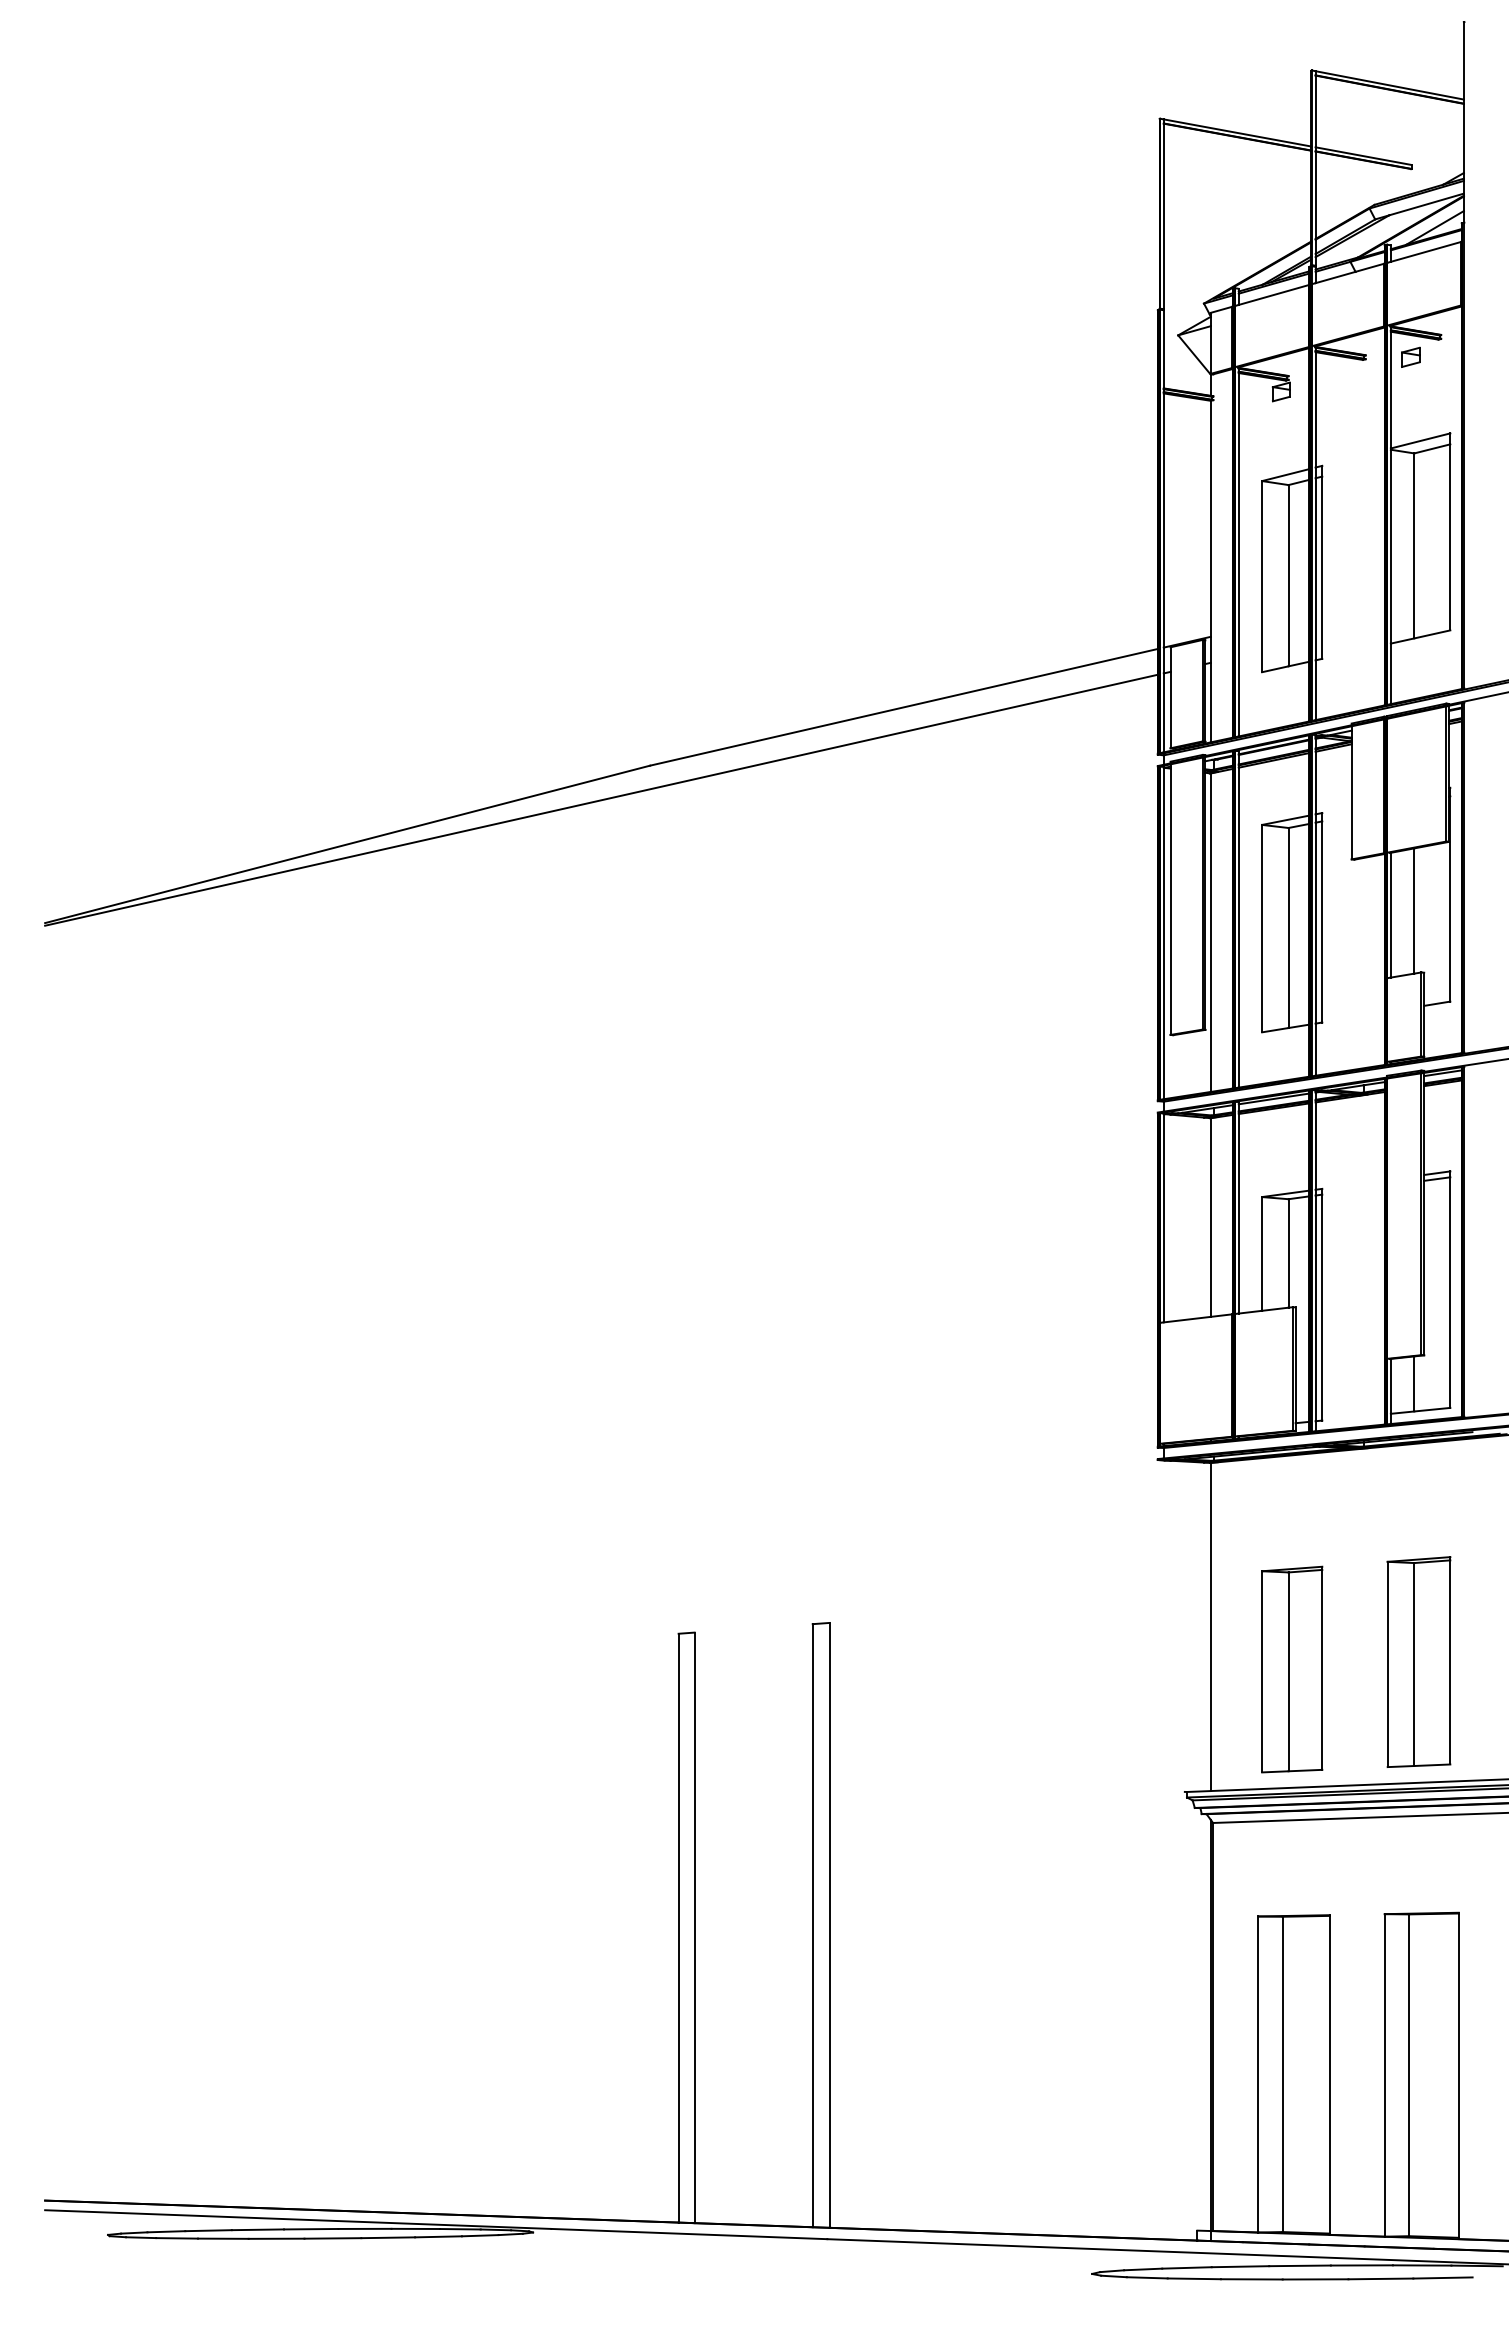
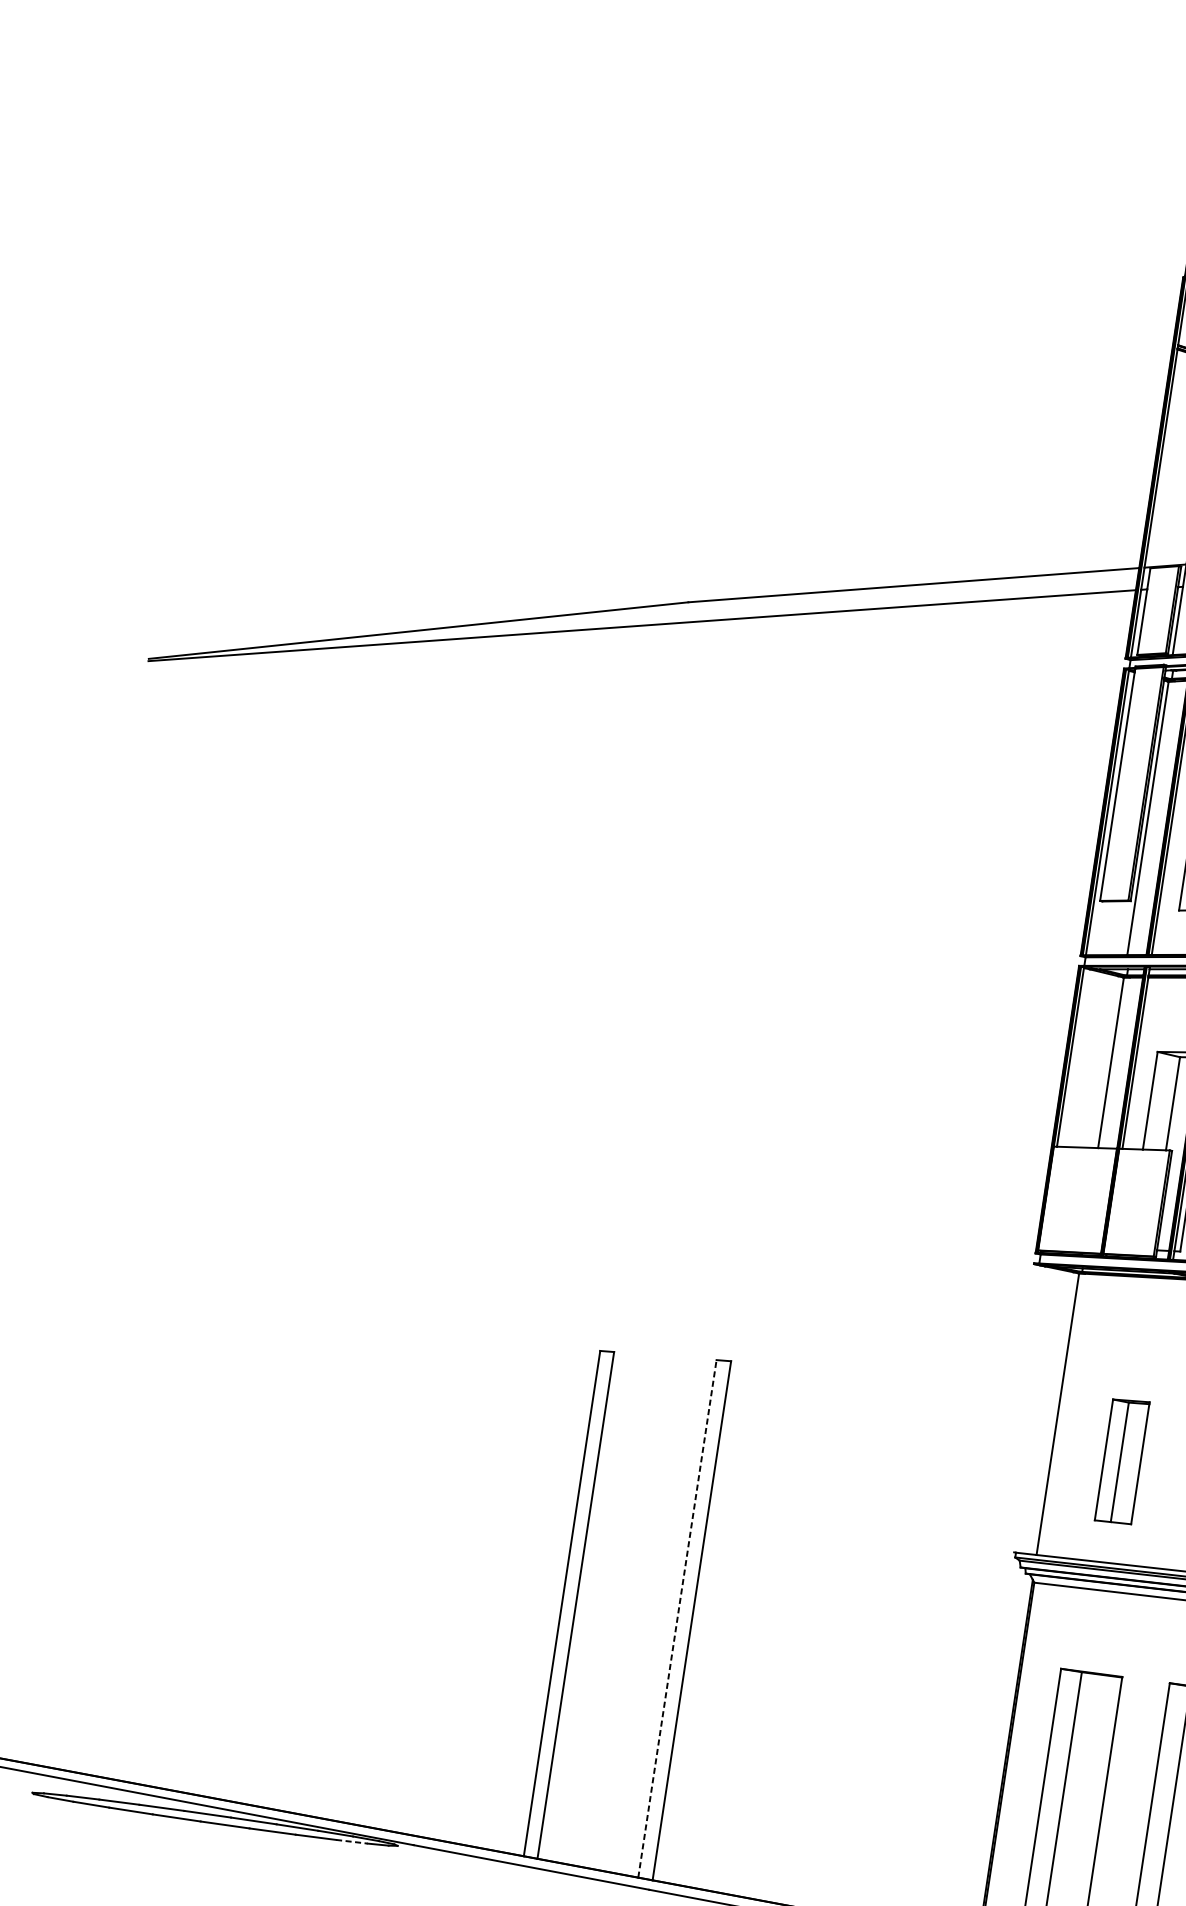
part: (1292, 1669) -> (1122, 1461), size x0.7
line: (812, 1925) -> (677, 1618), solid -> dashed
line: (480, 2235) -> (352, 1841), solid -> dashed

